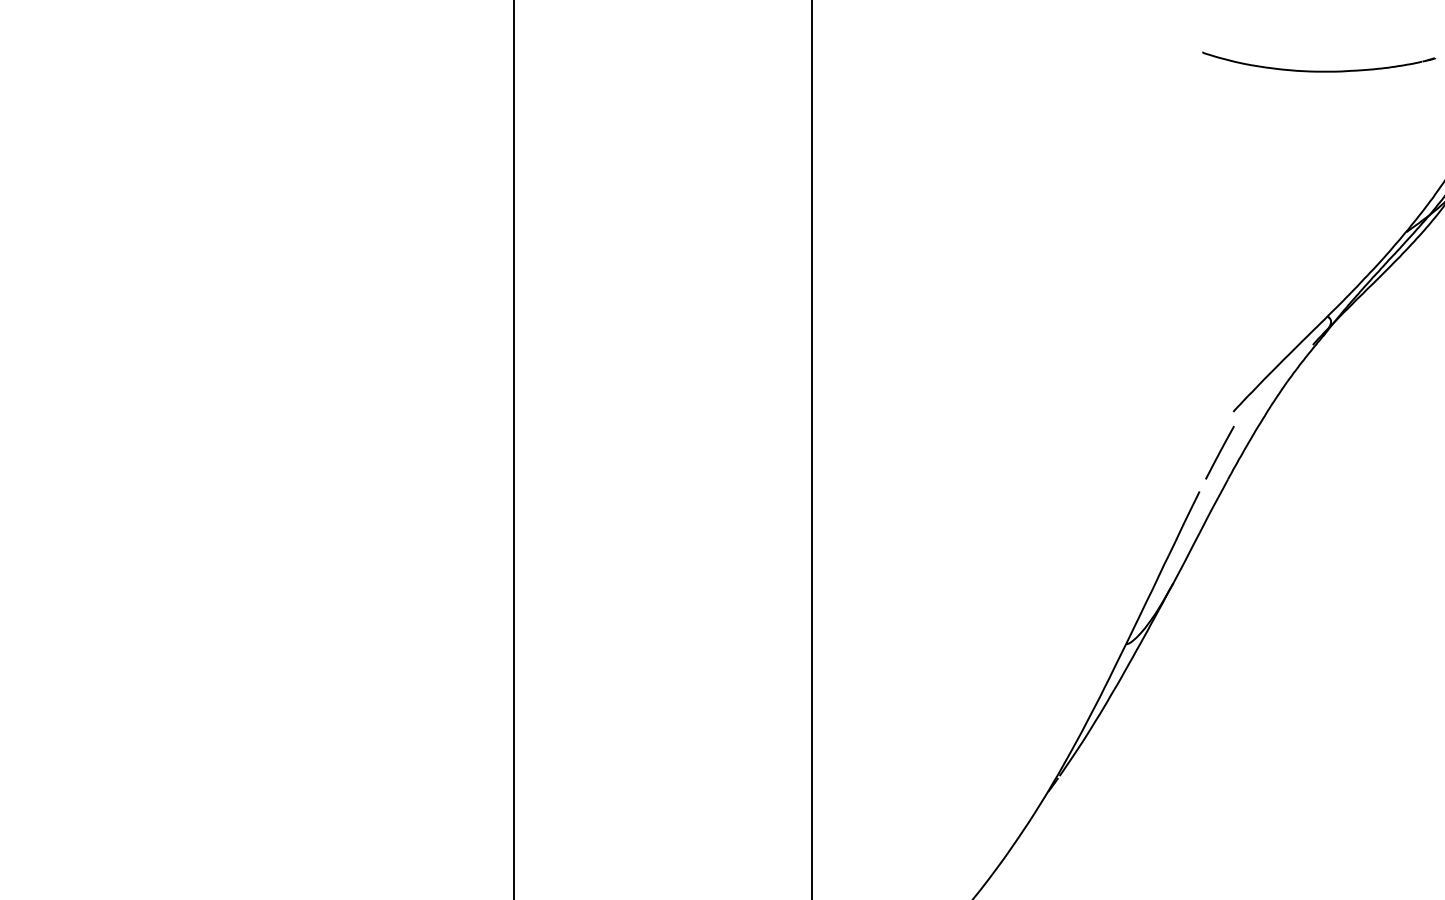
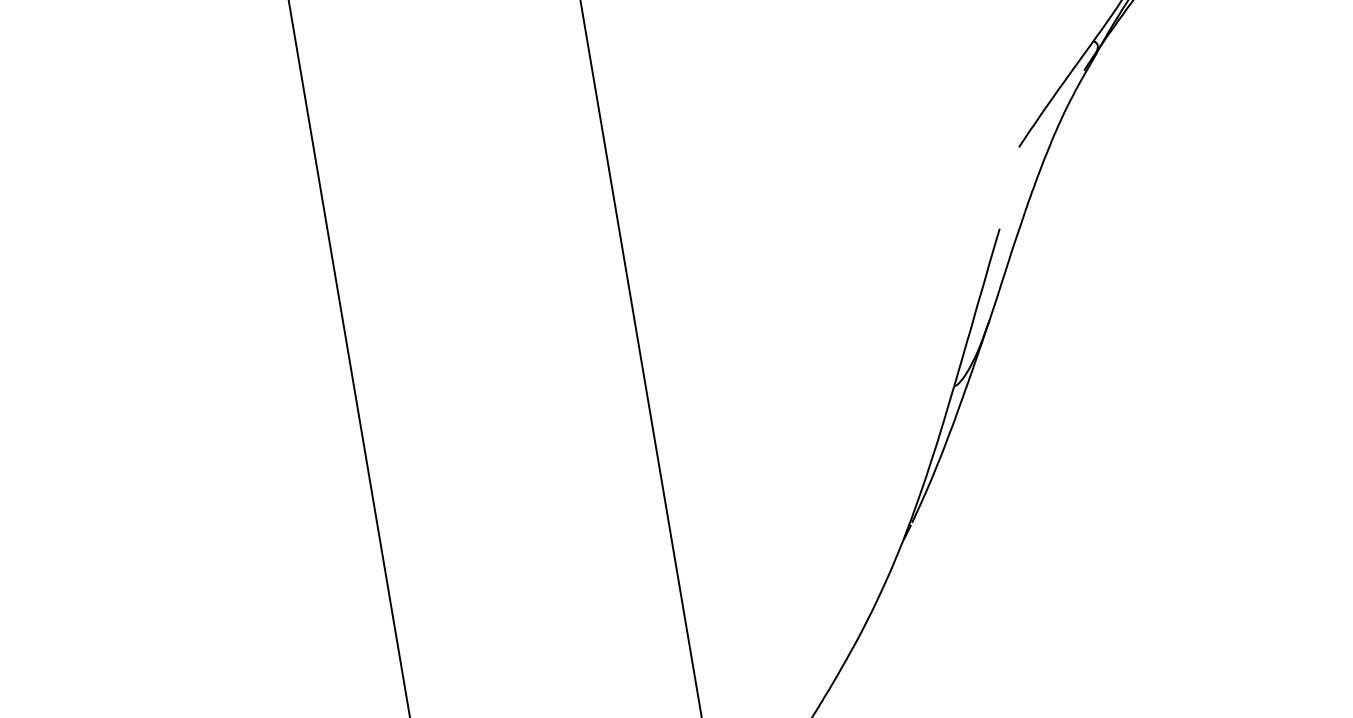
line: (1219, 452) -> (1012, 188), removed

